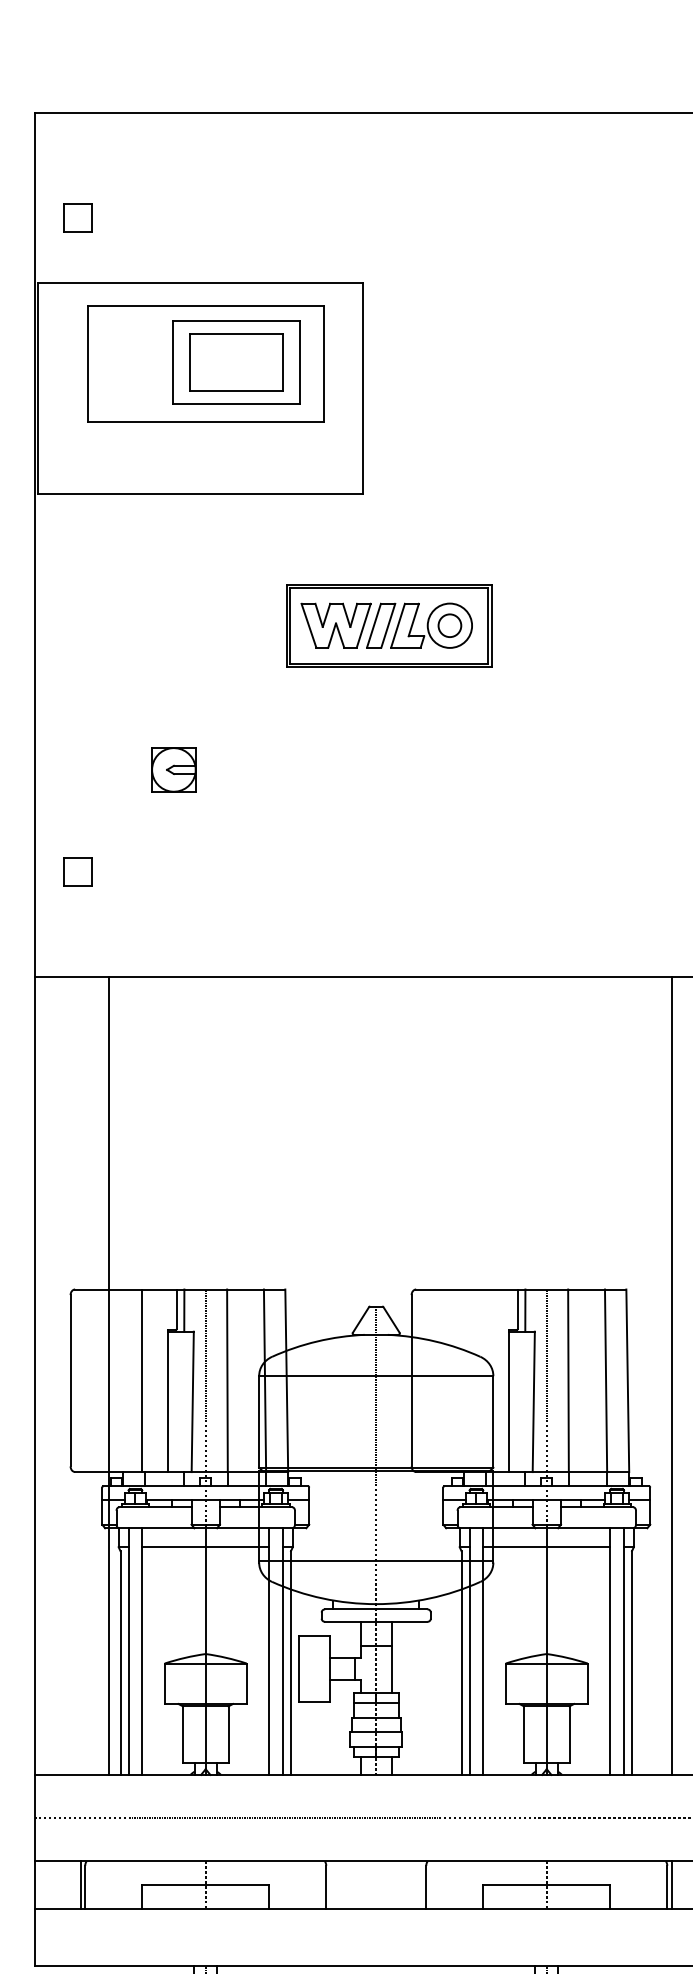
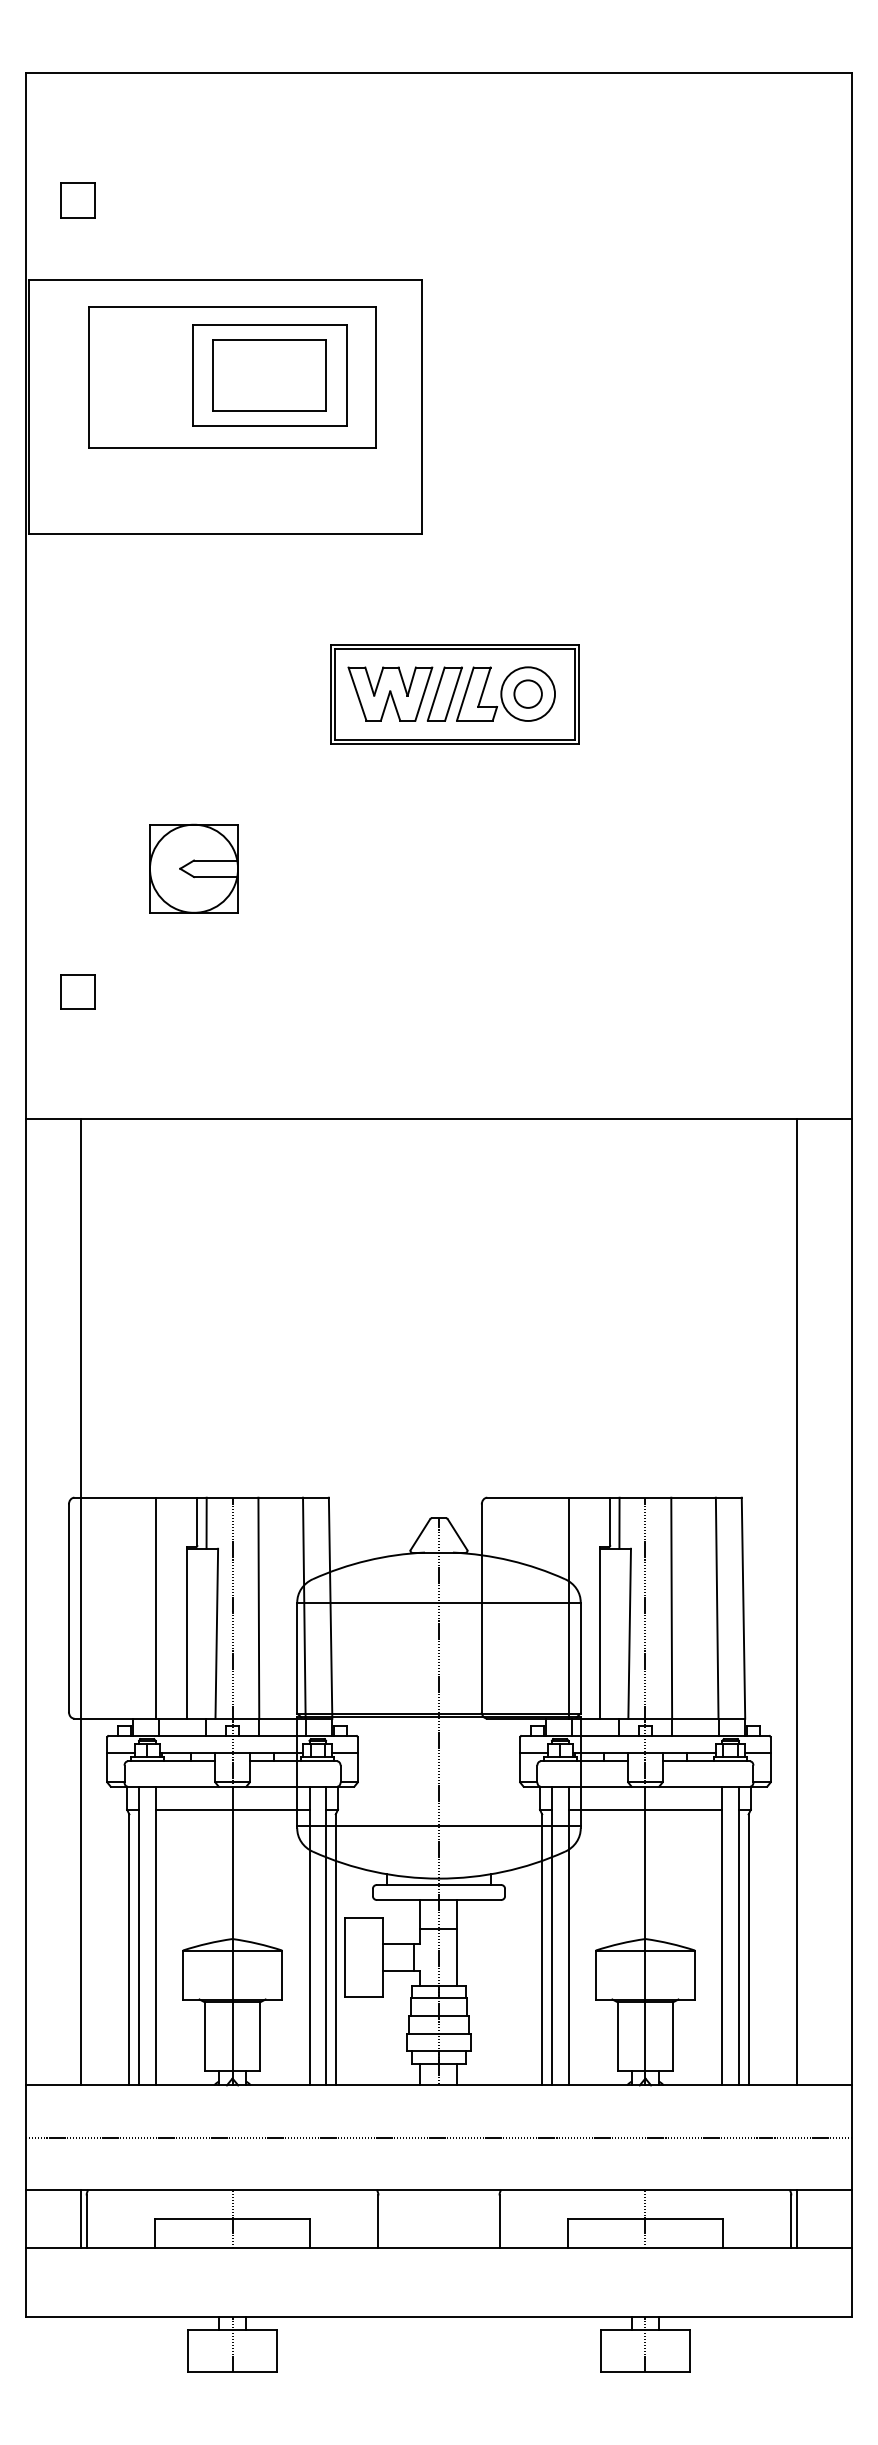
part: (173, 769) -> (193, 868), size x1.67
line: (109, 1376) -> (81, 1602), moved
line: (483, 1380) -> (568, 1607), added

